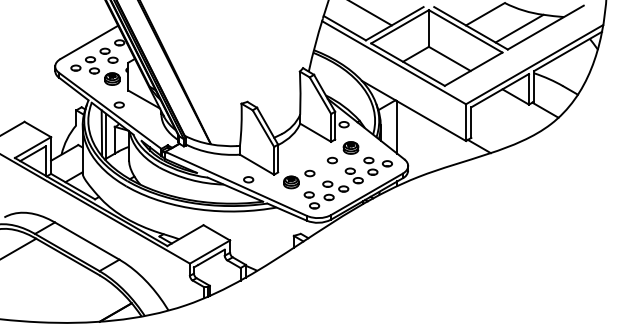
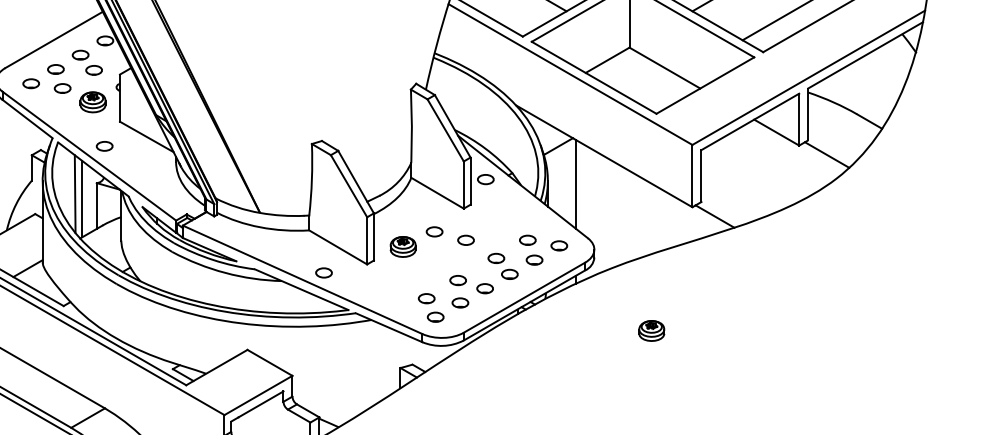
part: (350, 147) -> (650, 330), moved
part: (299, 179) -> (416, 241), moved

